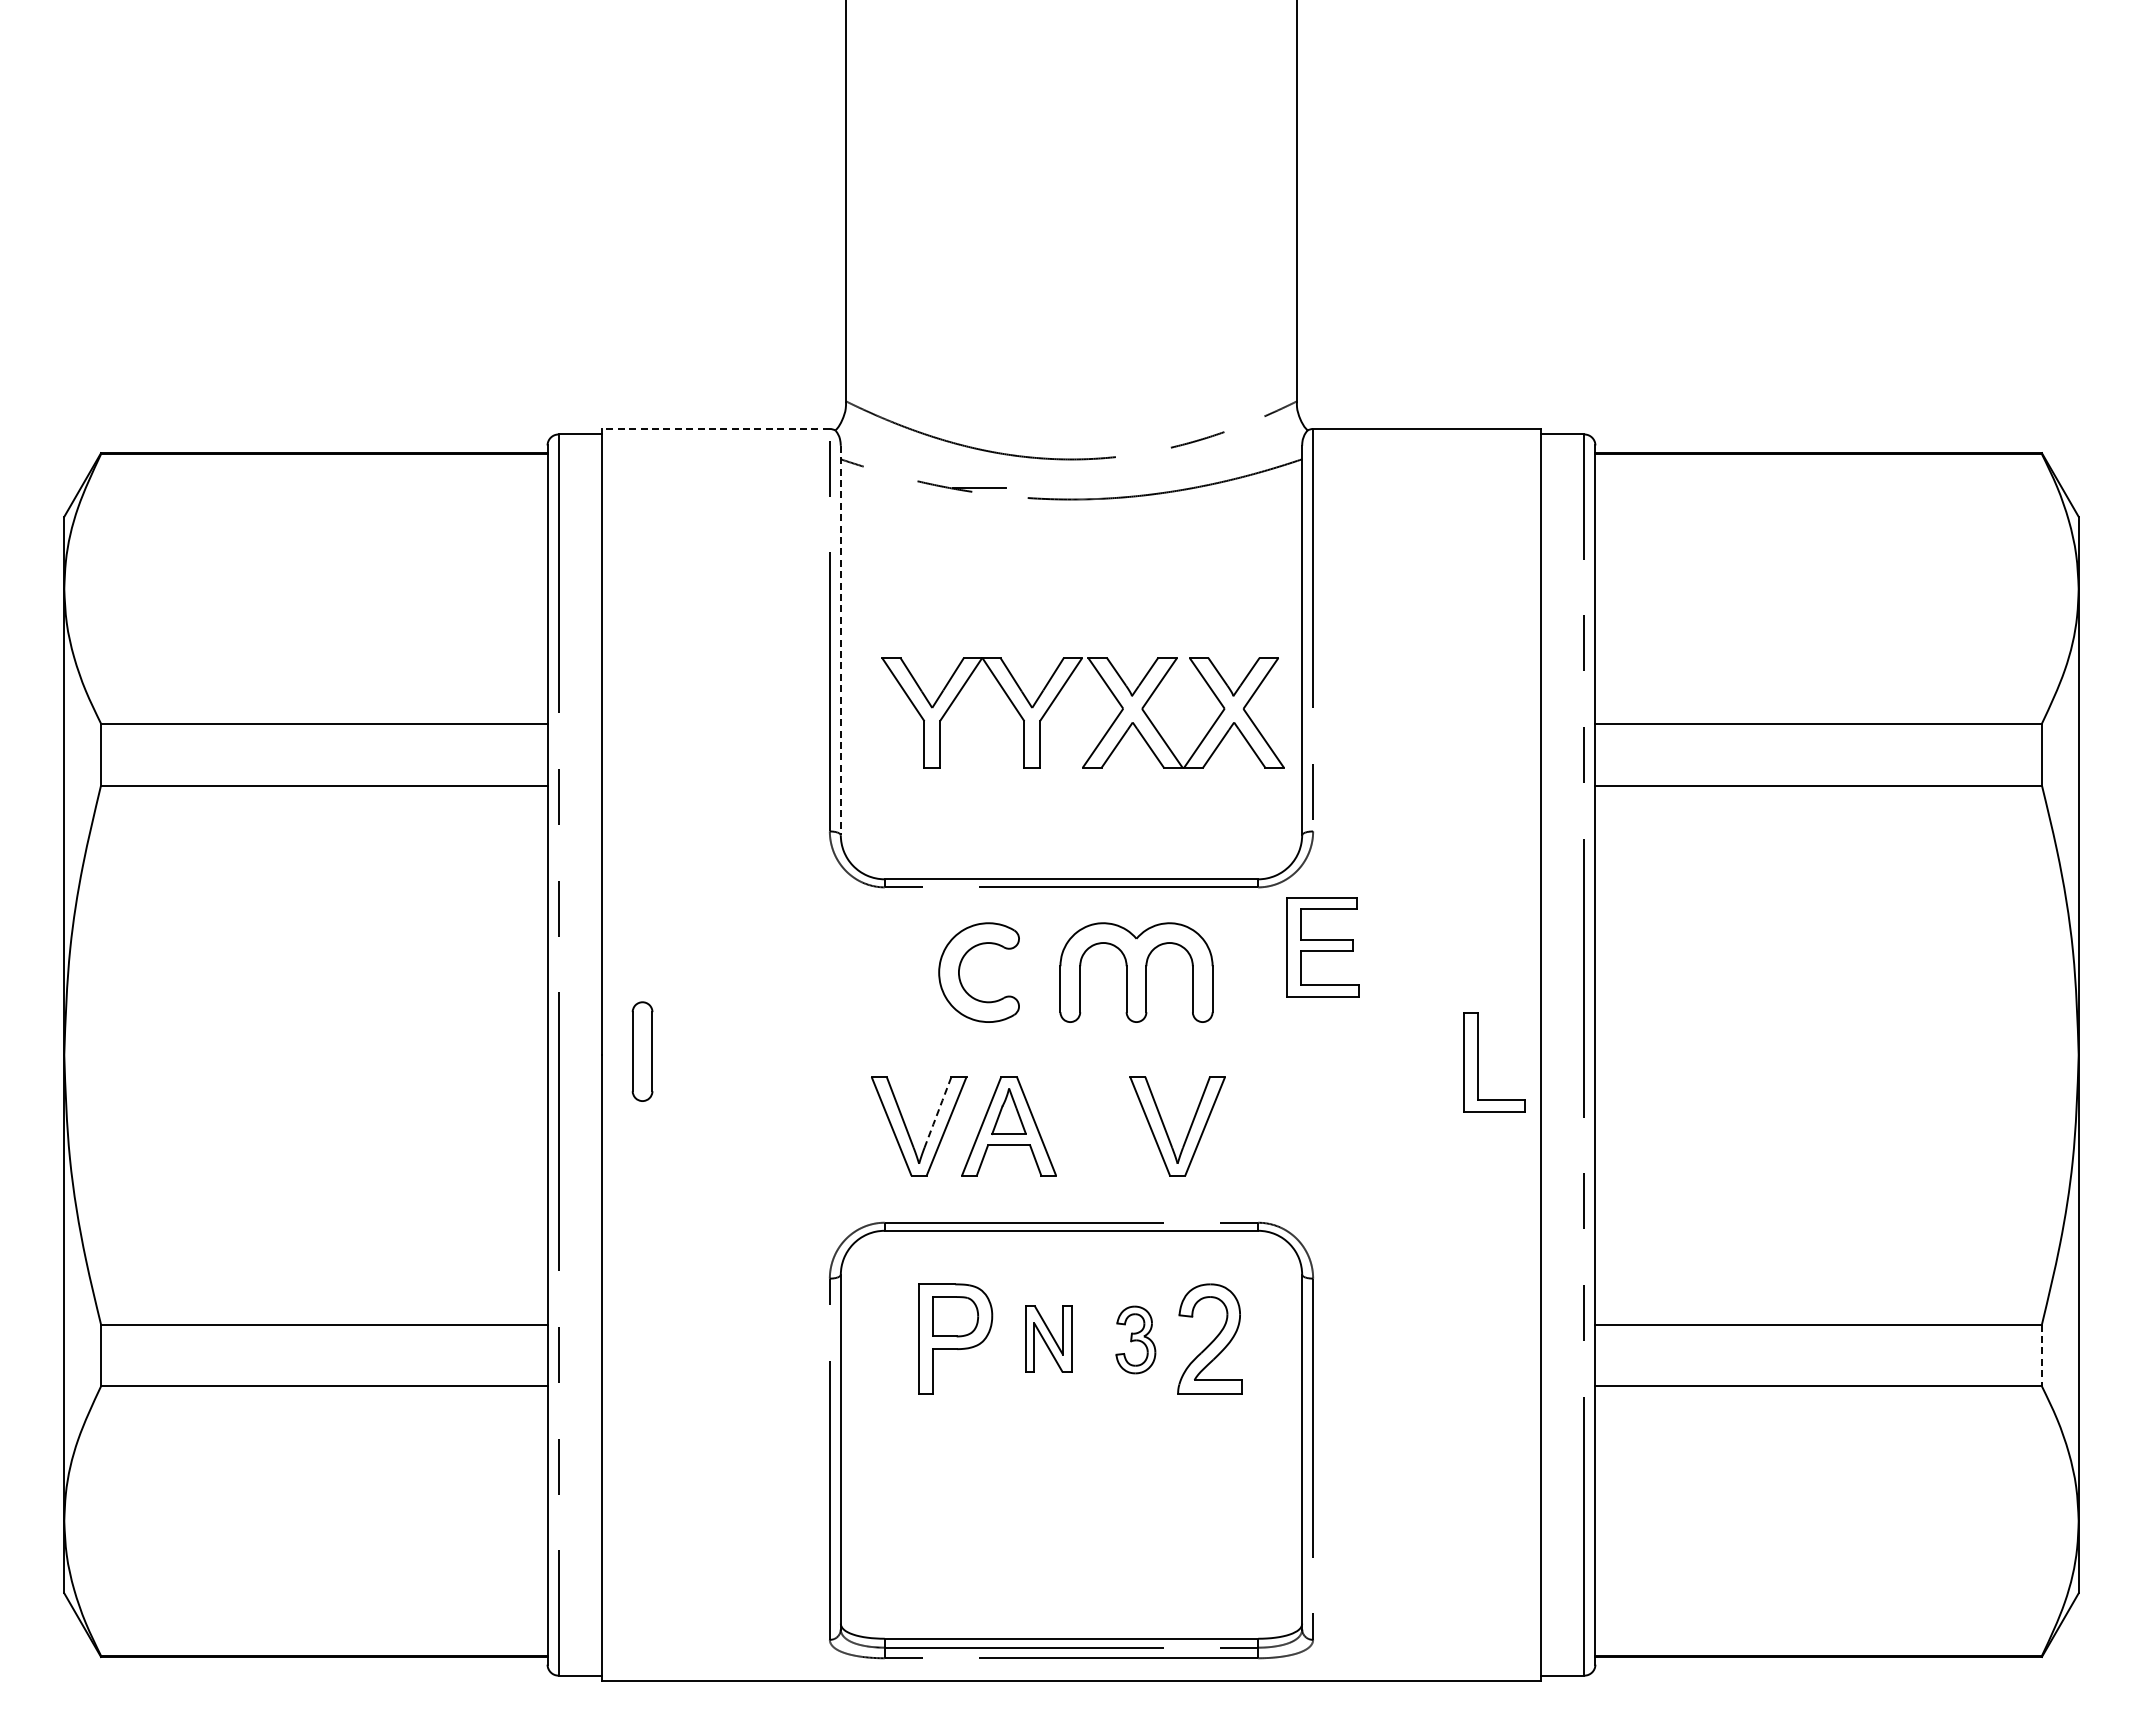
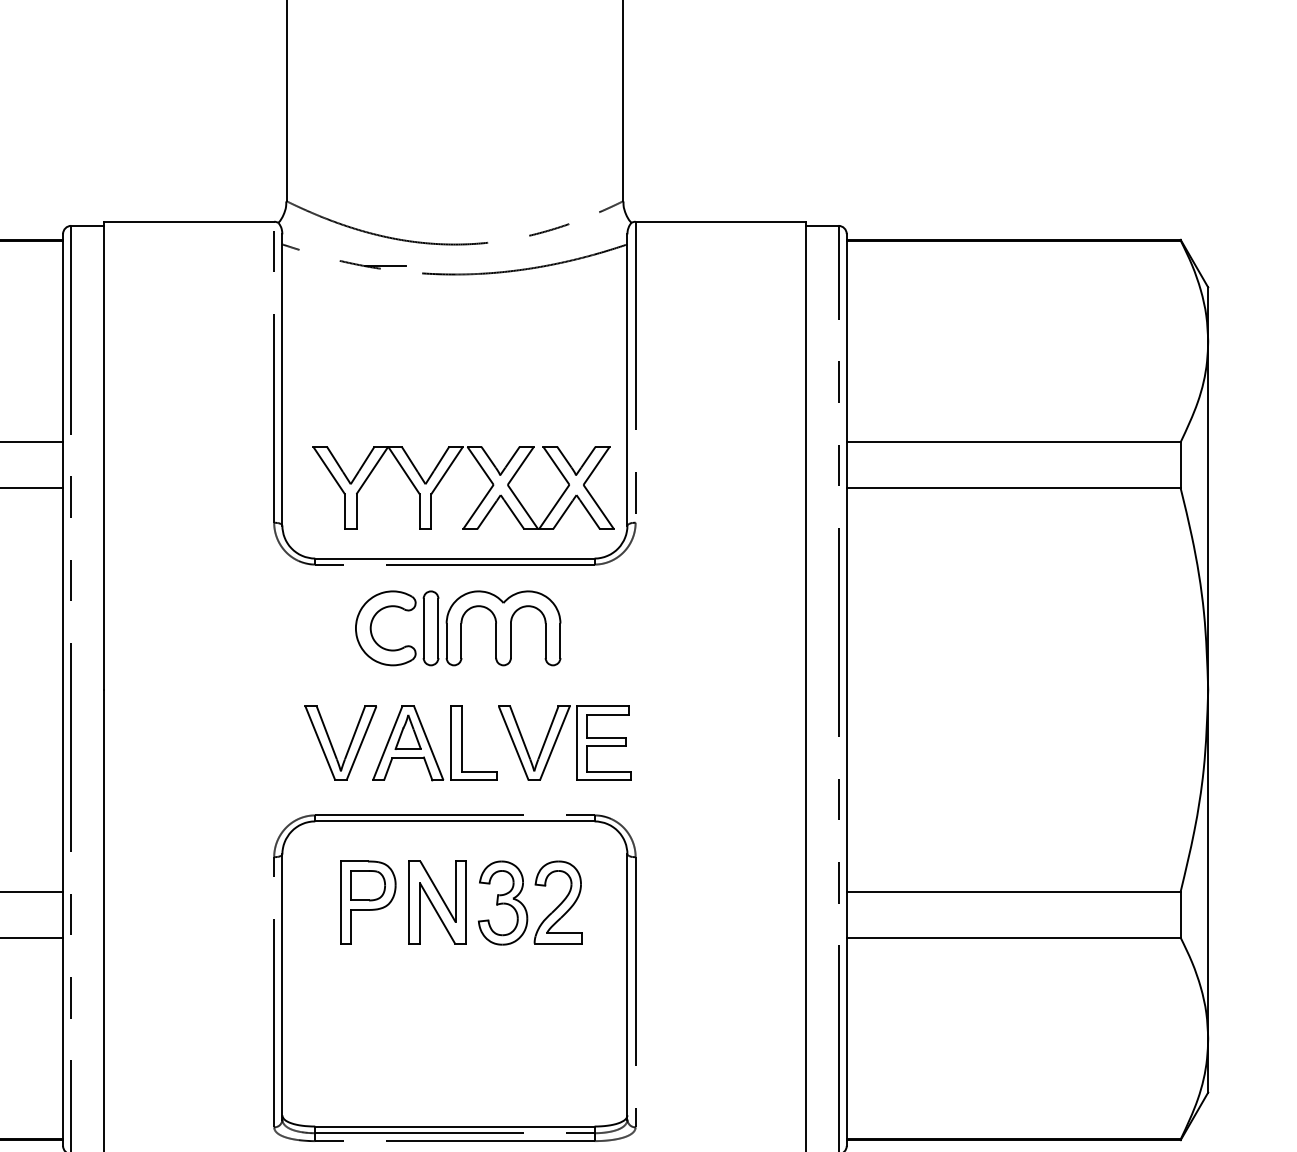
line: (716, 428) -> (189, 221), dashed -> solid
line: (840, 640) -> (282, 379), dashed -> solid
part: (1058, 695) -> (445, 474), moved
part: (1322, 947) -> (603, 743), moved
part: (642, 1051) -> (430, 628), moved
part: (1478, 1062) -> (462, 743), moved
line: (937, 1112) -> (354, 732), dashed -> solid
part: (1048, 1338) -> (437, 901), size x1.67
part: (1135, 1339) -> (502, 902), size x1.67
line: (2041, 1355) -> (1180, 914), dashed -> solid

